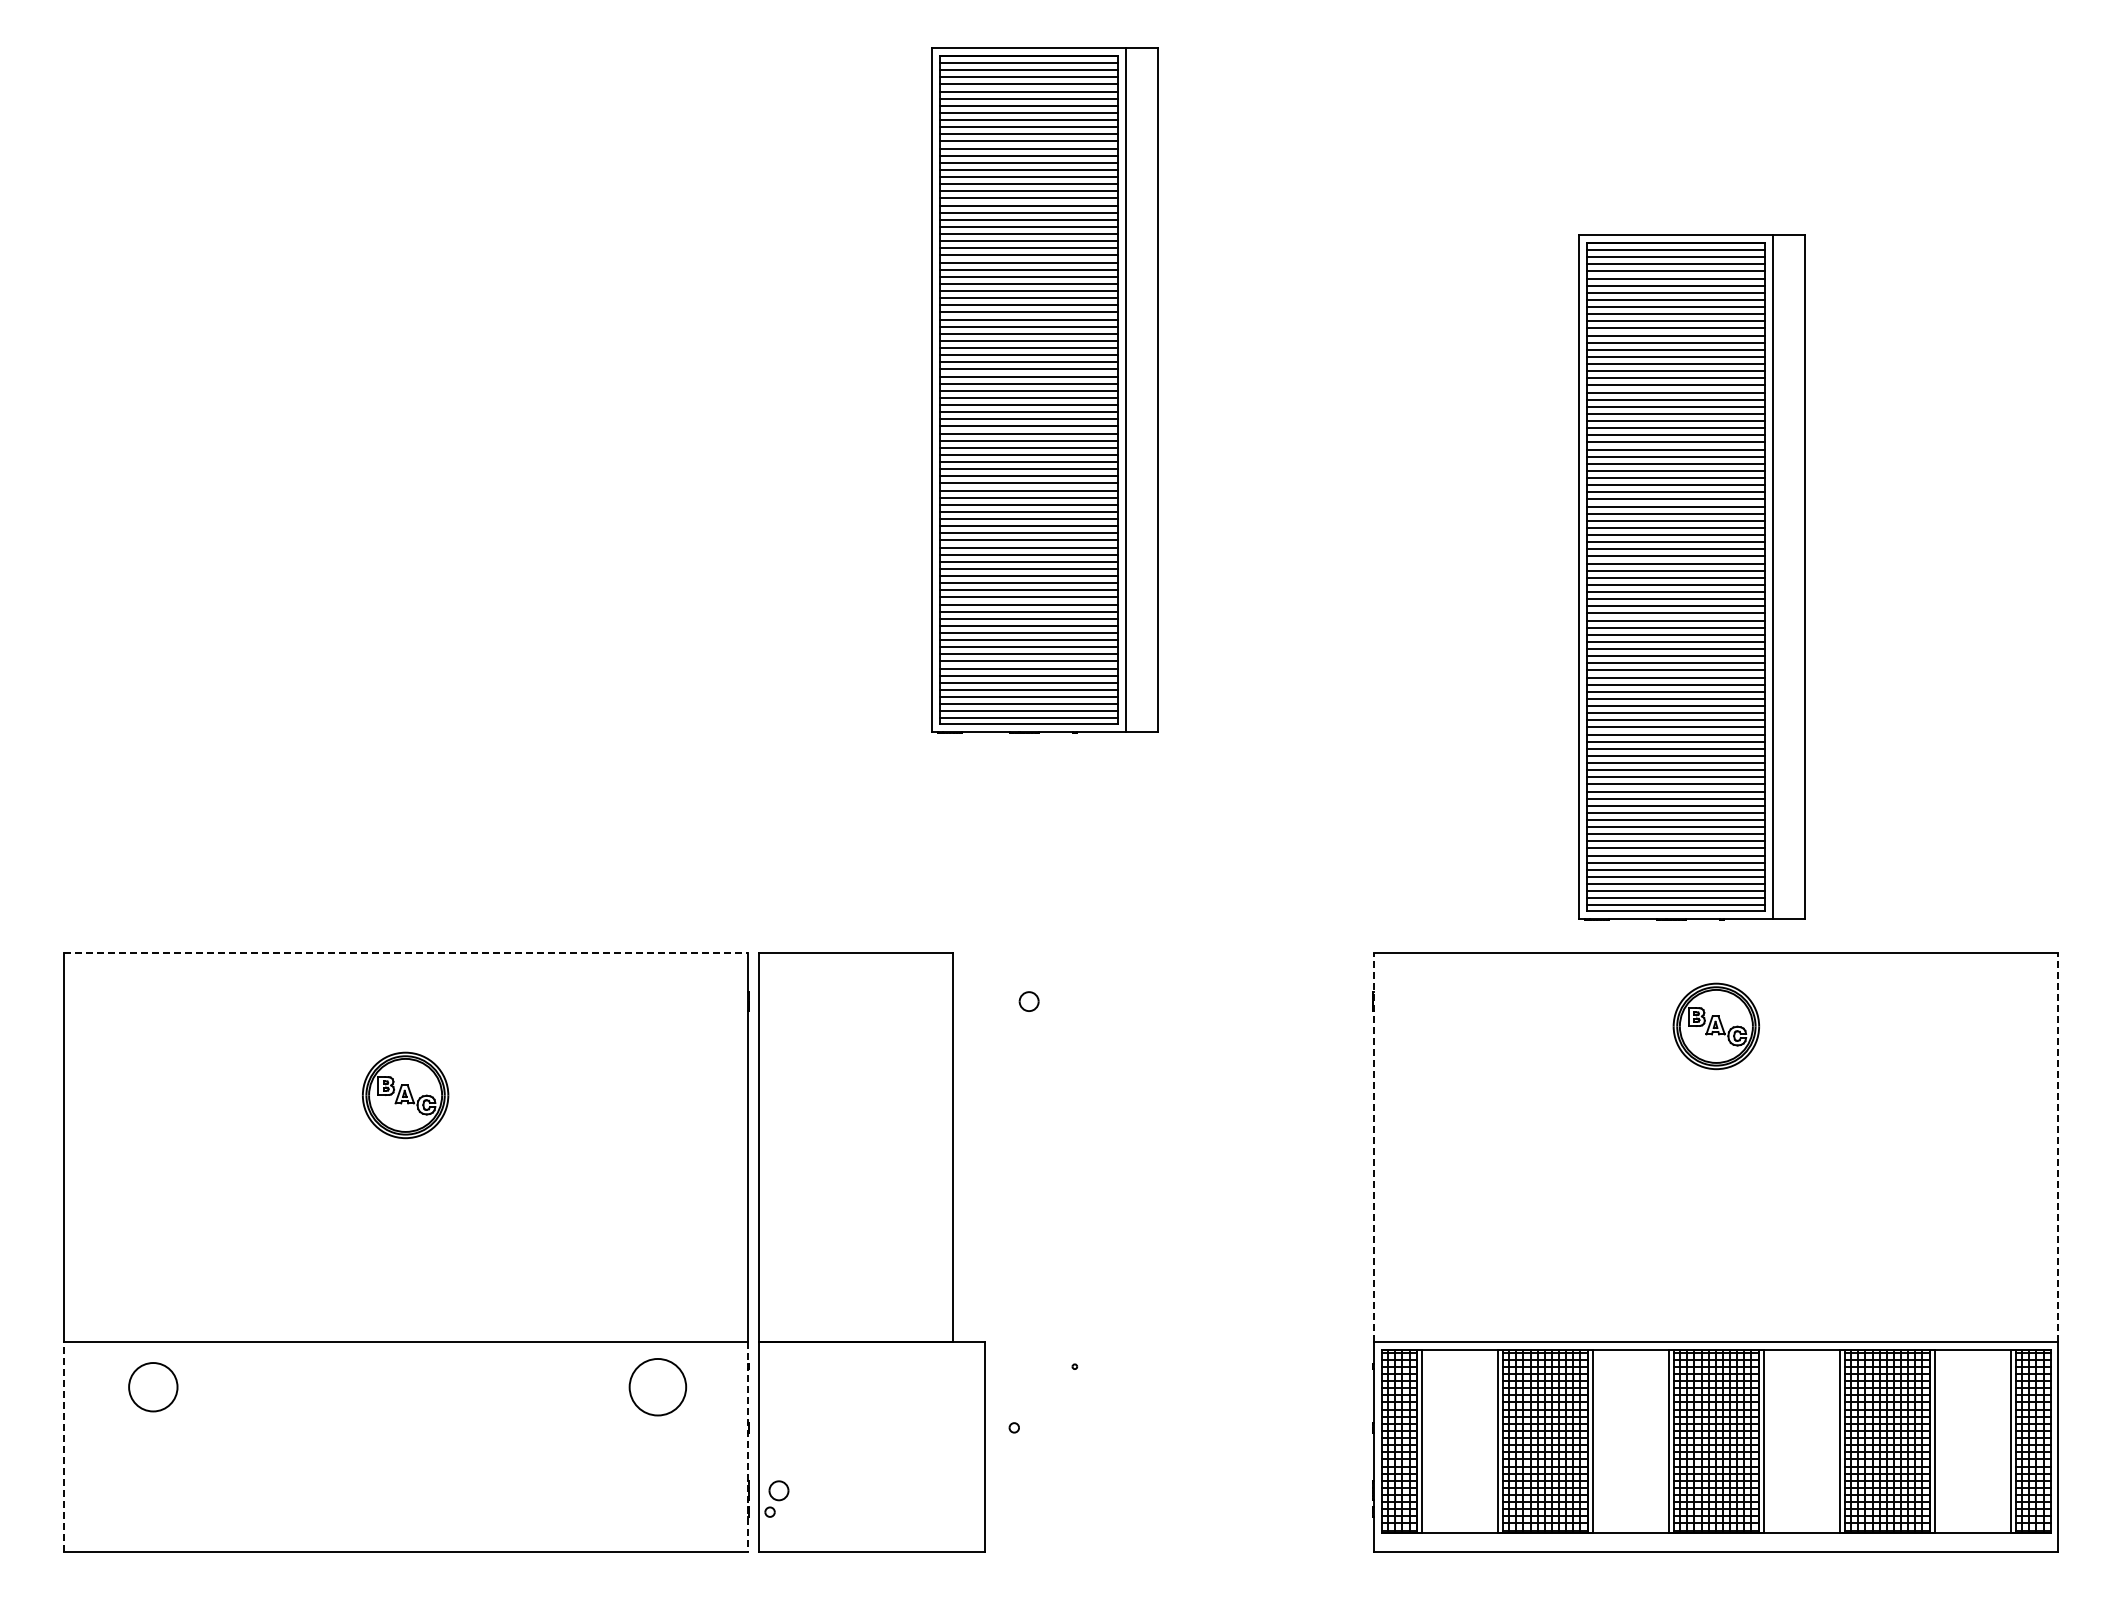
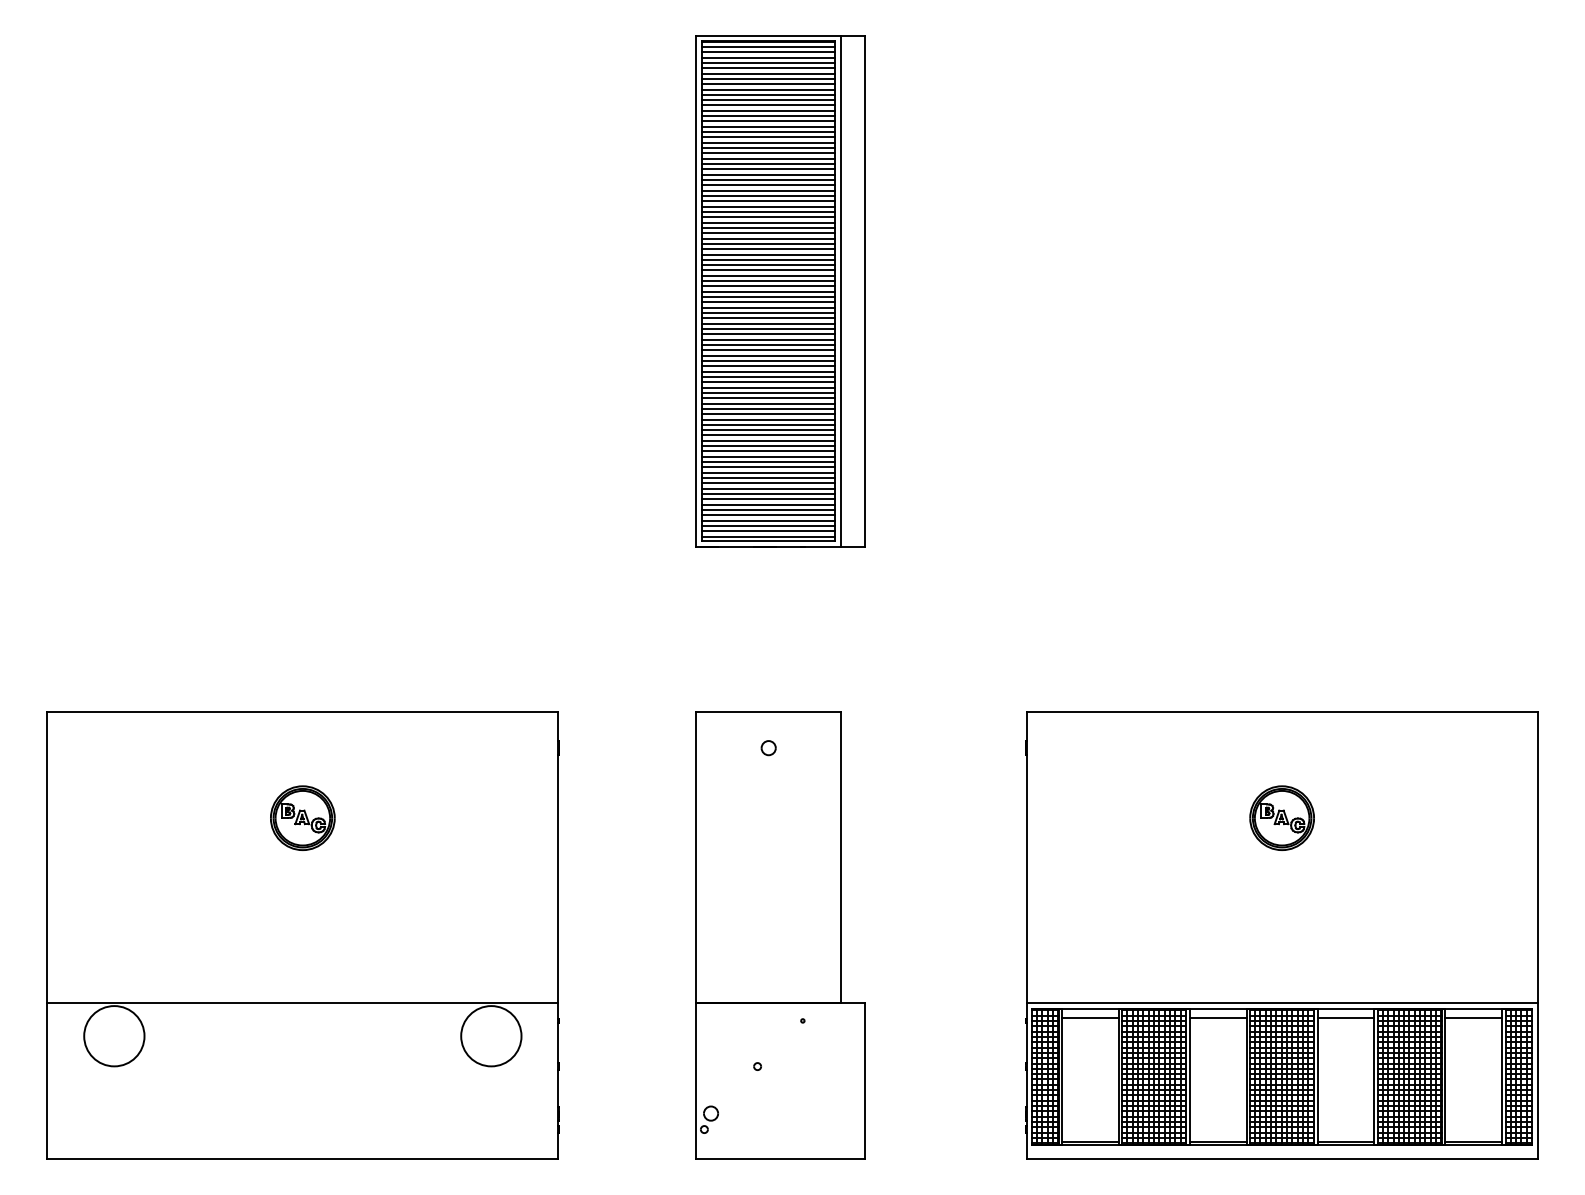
part: (1691, 577) -> (1263, 431), removed
line: (405, 952) -> (302, 711), dashed -> solid
part: (1715, 1026) -> (1281, 818), moved
line: (1374, 1147) -> (1026, 857), dashed -> solid
line: (2058, 1147) -> (1537, 857), dashed -> solid
part: (871, 1252) -> (780, 935), moved
line: (1459, 1362) -> (1090, 1017), added
line: (1630, 1362) -> (1217, 1017), added
line: (1801, 1362) -> (1345, 1017), added
line: (1972, 1362) -> (1473, 1017), added
circle: (152, 1386) -> (113, 1035), size x1.67
circle: (657, 1386) -> (491, 1035), size x1.43
line: (63, 1447) -> (47, 1081), dashed -> solid
line: (747, 1447) -> (558, 1081), dashed -> solid
line: (1459, 1528) -> (1090, 1141), added
line: (1630, 1528) -> (1217, 1141), added
line: (1801, 1528) -> (1345, 1141), added
line: (1972, 1528) -> (1473, 1141), added

